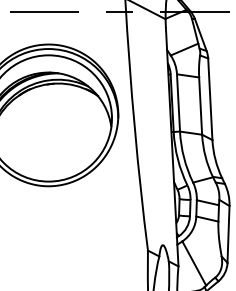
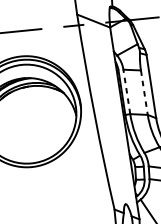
line: (178, 102) -> (126, 91), solid -> dashed
line: (200, 106) -> (144, 92), solid -> dashed

